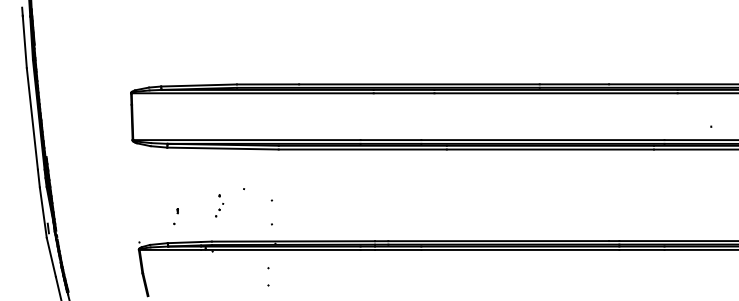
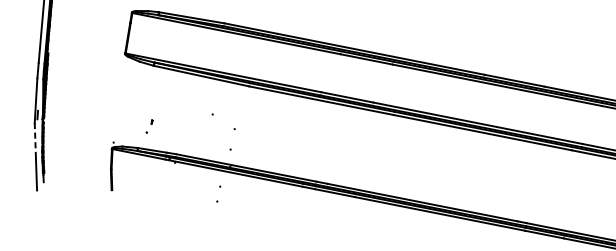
part: (219, 205) -> (188, 124), removed
line: (51, 257) -> (35, 140), solid -> dashed

